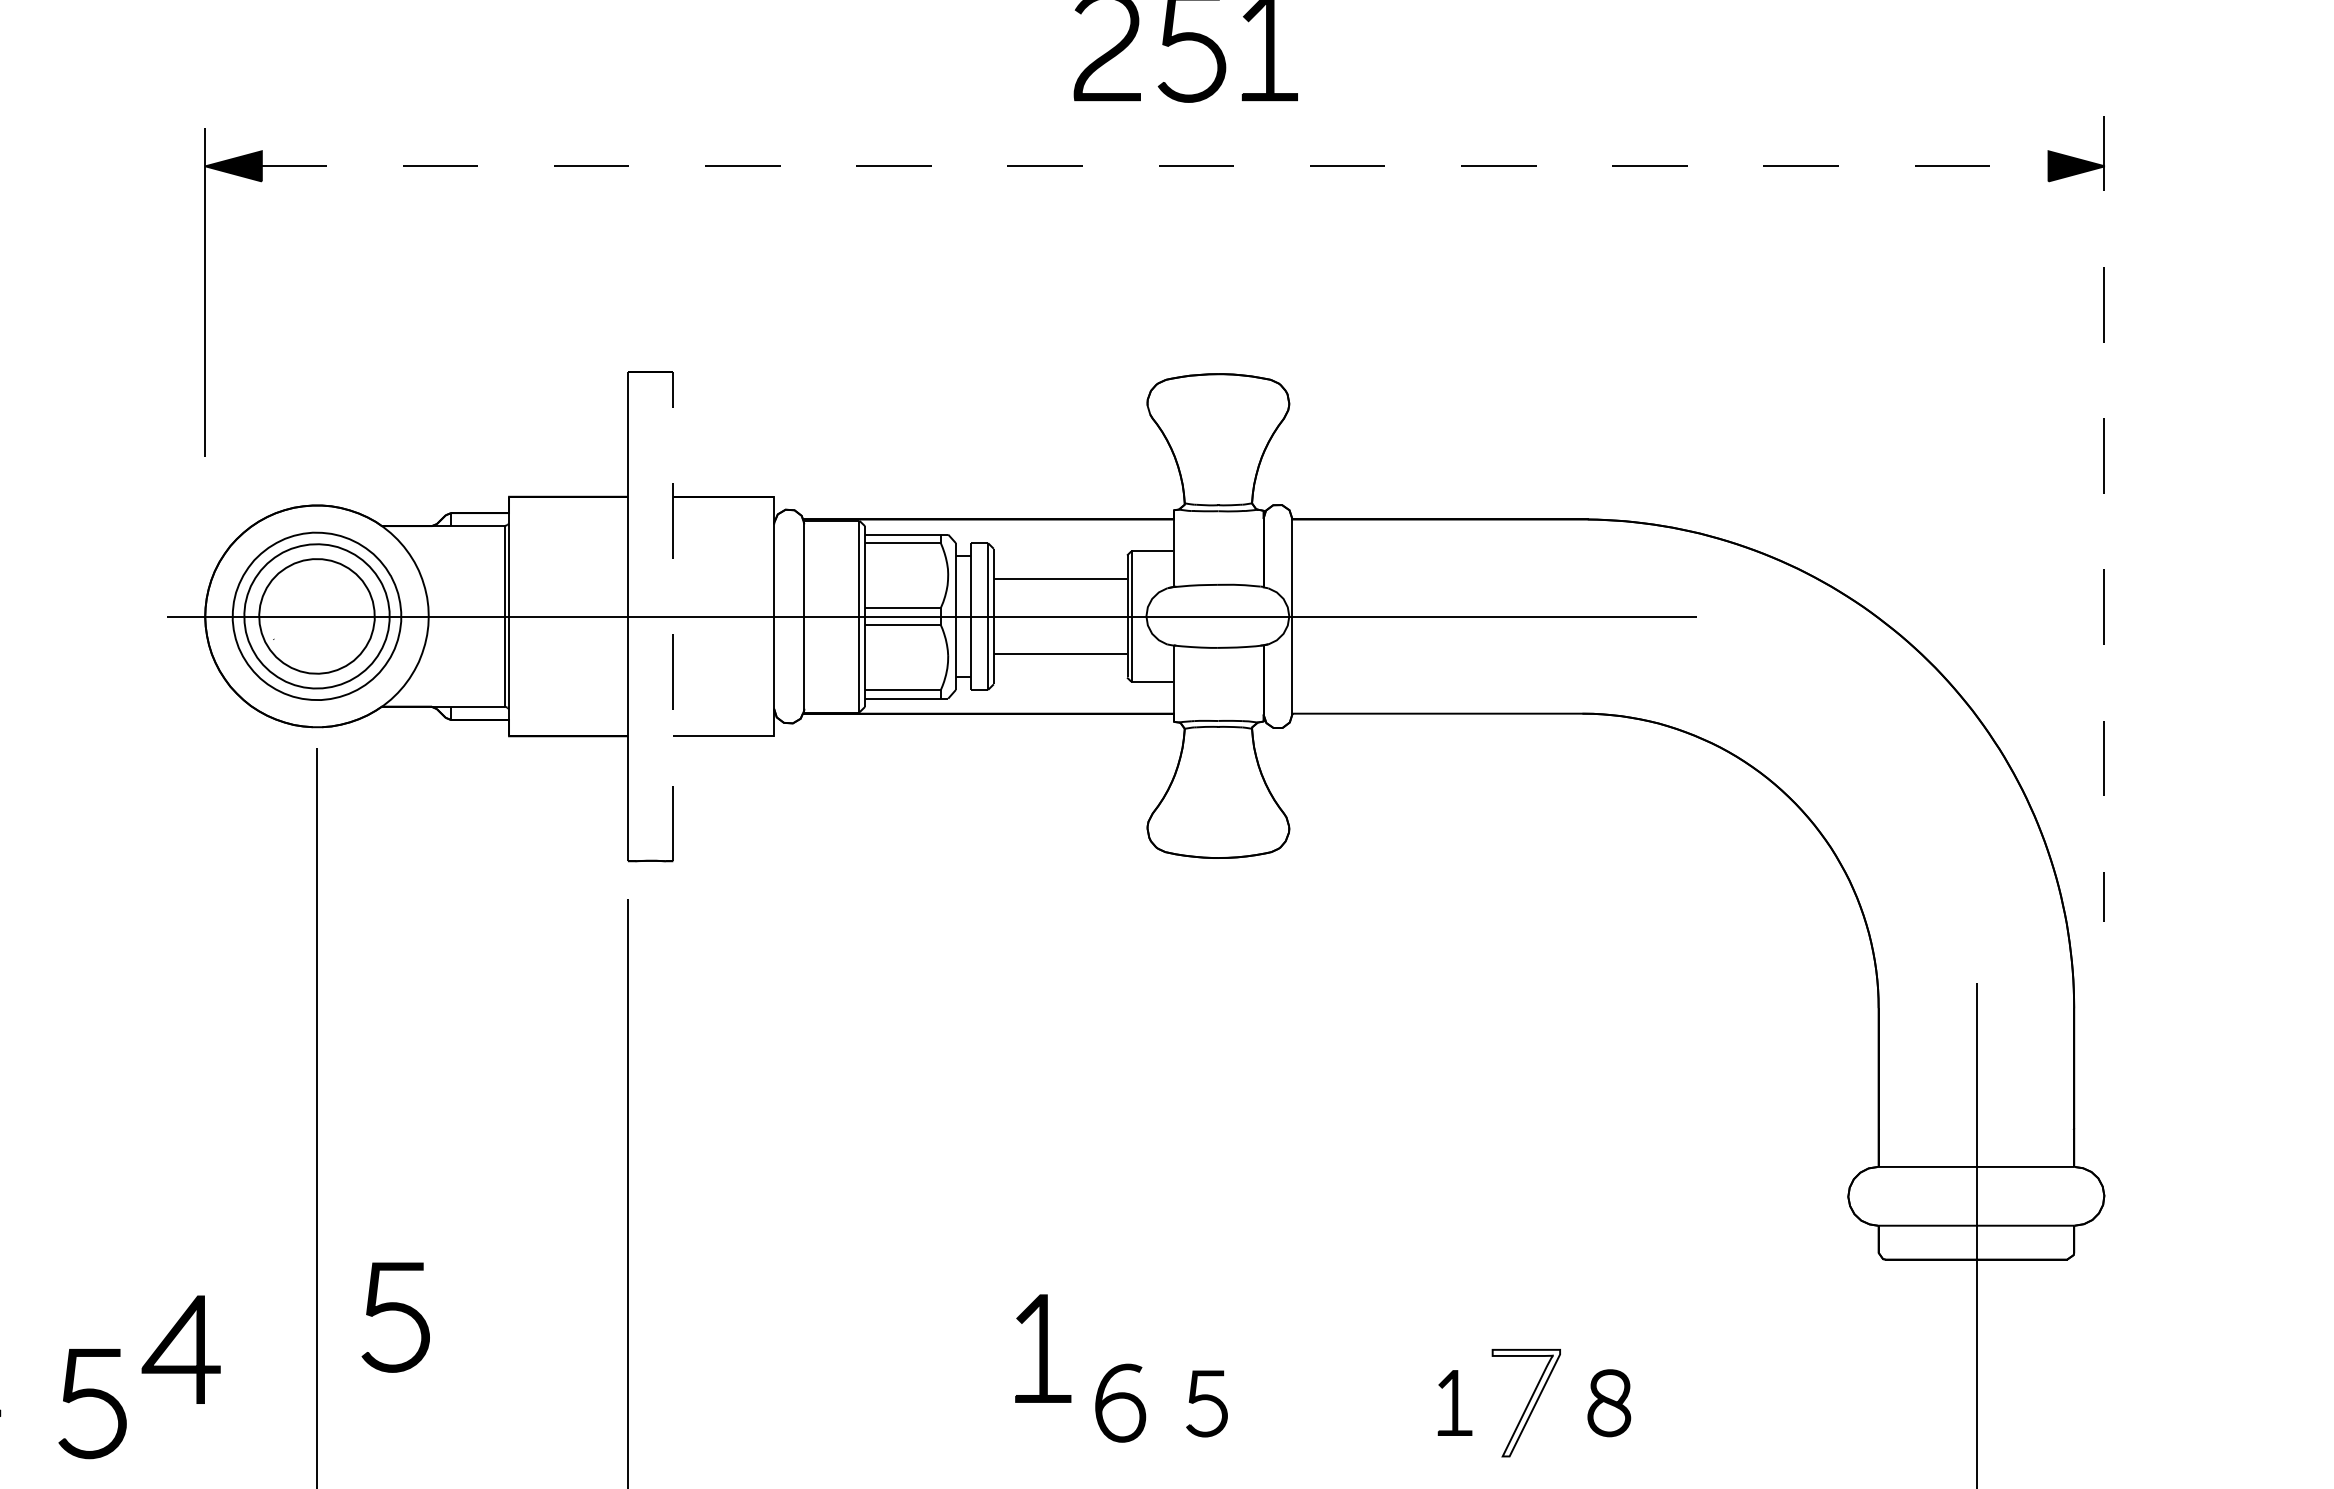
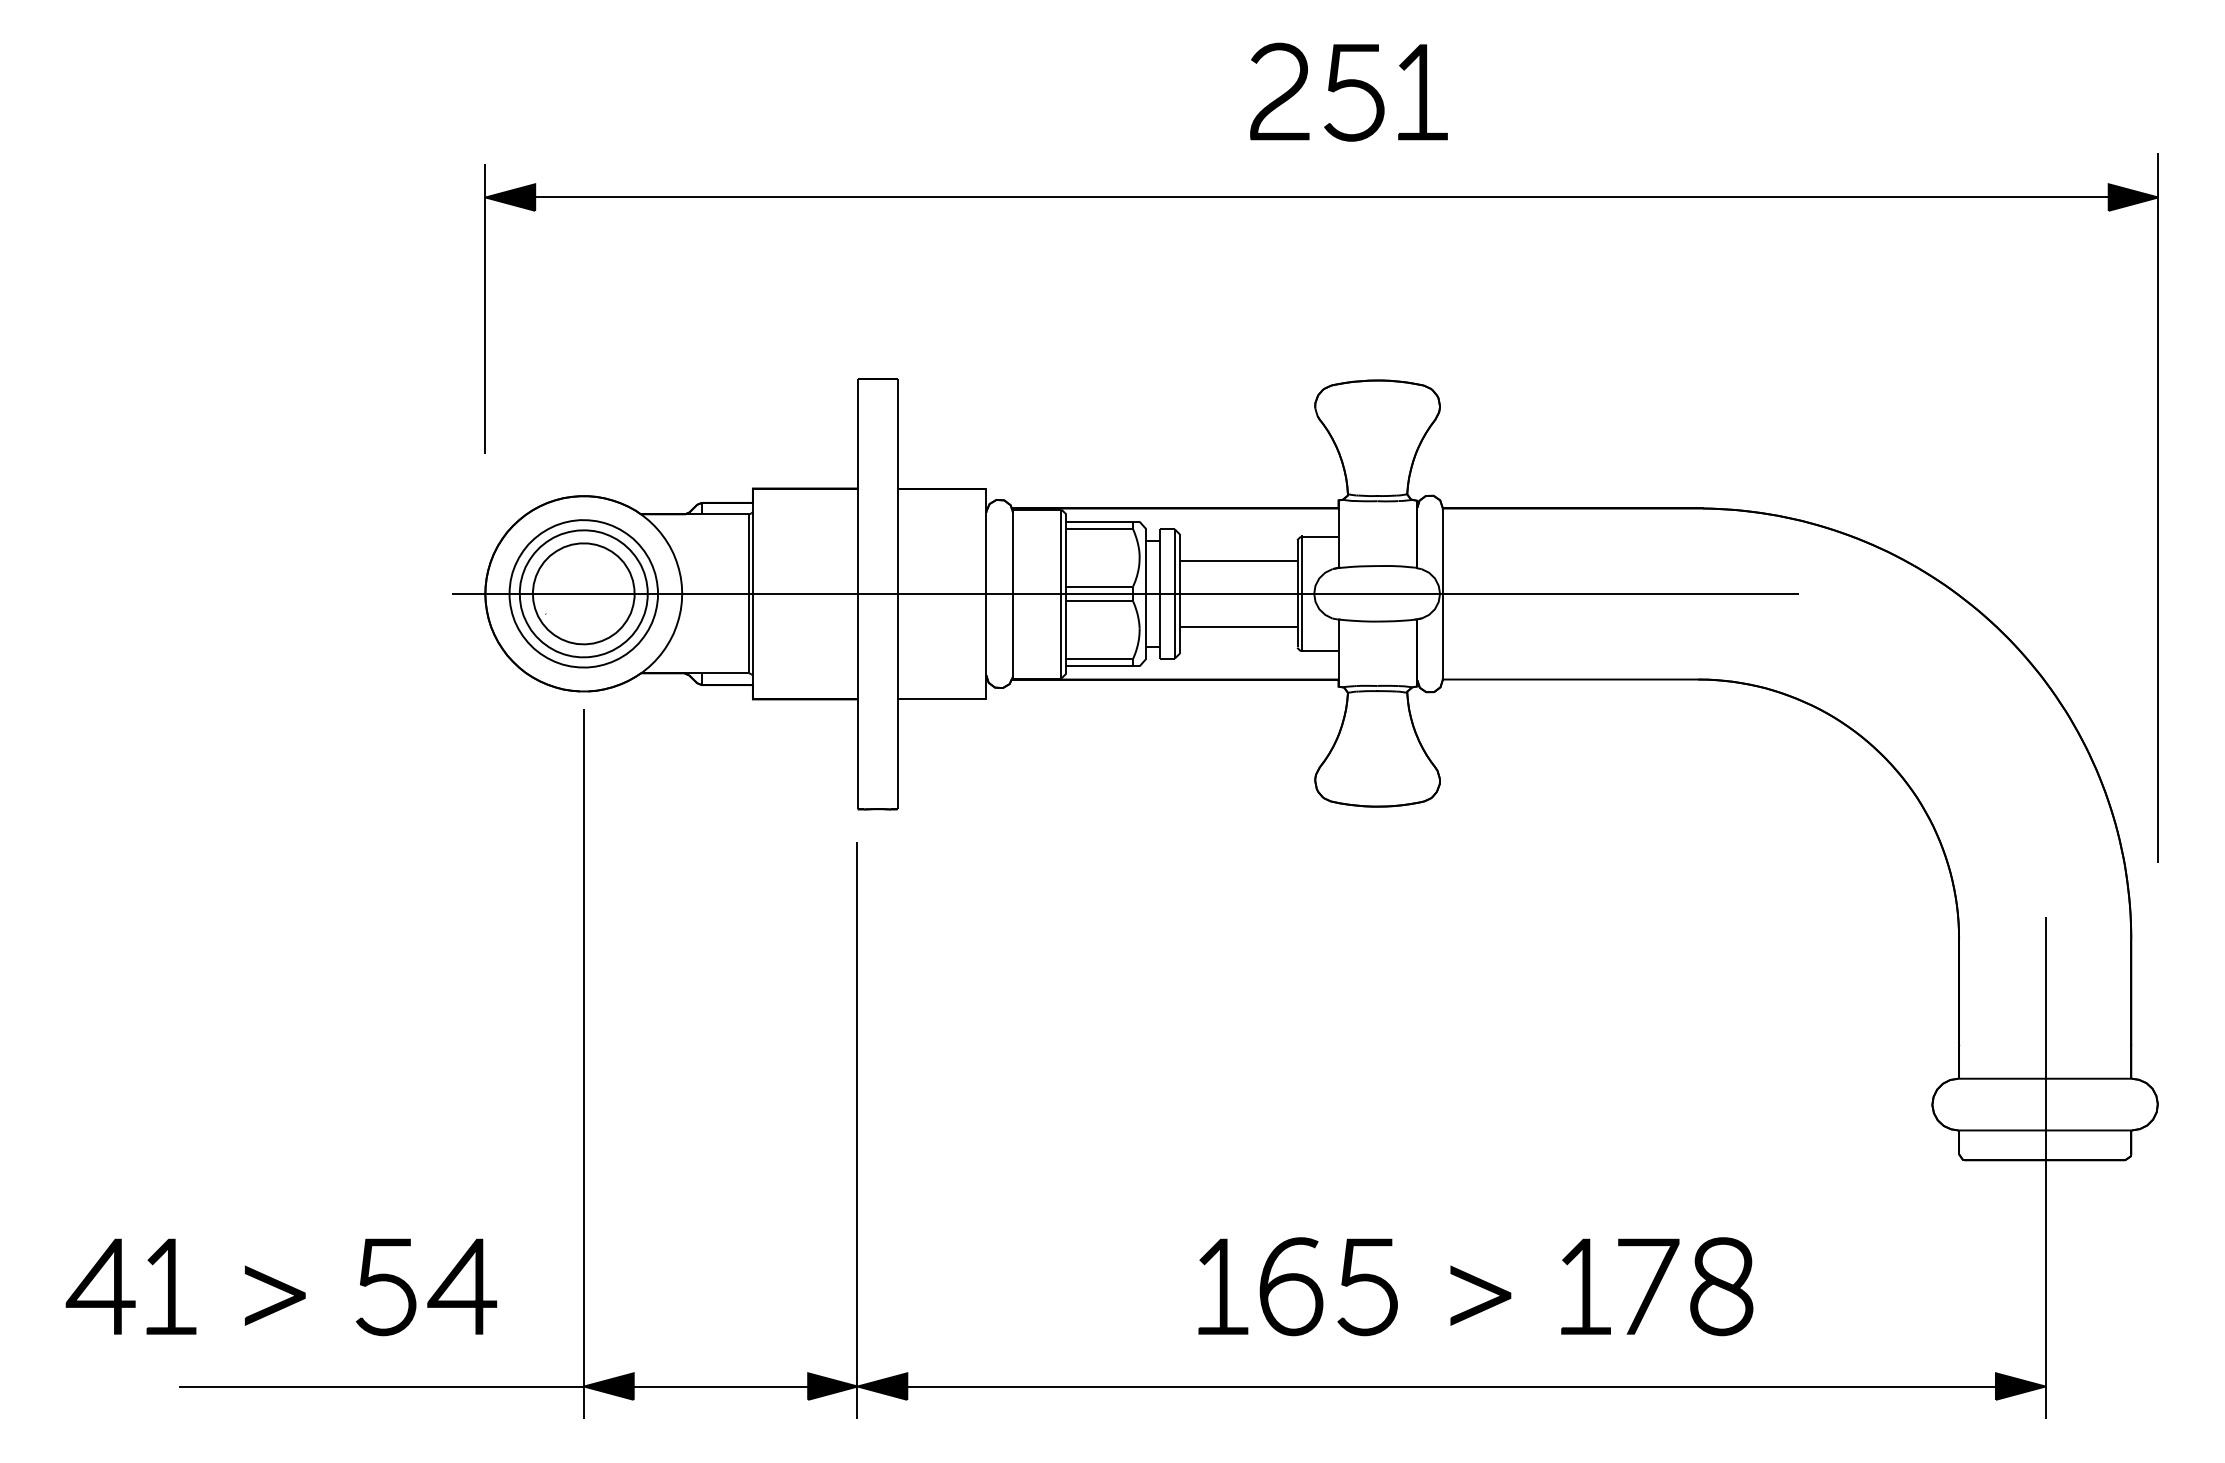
line: (1154, 166) -> (1321, 197), dashed -> solid
line: (2103, 518) -> (2157, 507), dashed -> solid
line: (673, 615) -> (897, 593), dashed -> solid
part: (396, 1317) -> (653, 1211), removed
part: (1043, 1348) -> (1223, 1286), moved
part: (181, 1349) -> (462, 1286), moved
part: (1120, 1402) -> (1291, 1286), size x1.43
part: (1454, 1402) -> (1585, 1286), size x1.67
fill: (1525, 1402) -> (1648, 1286), added
part: (1608, 1402) -> (1721, 1286), size x1.67
part: (1206, 1404) -> (1367, 1287), size x1.67
part: (1338, 1405) -> (1483, 1288), added

